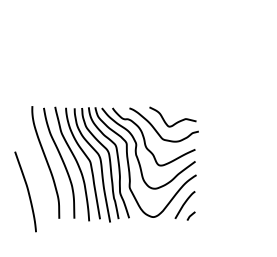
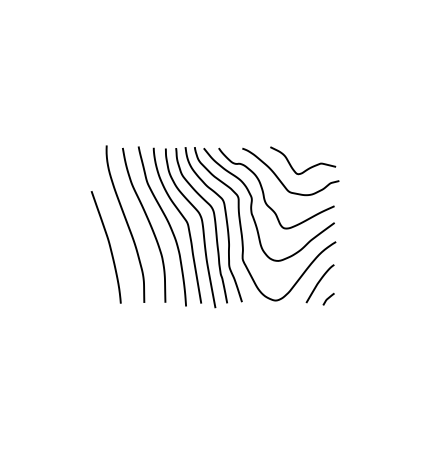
curve: (27, 192) -> (109, 247), moved

